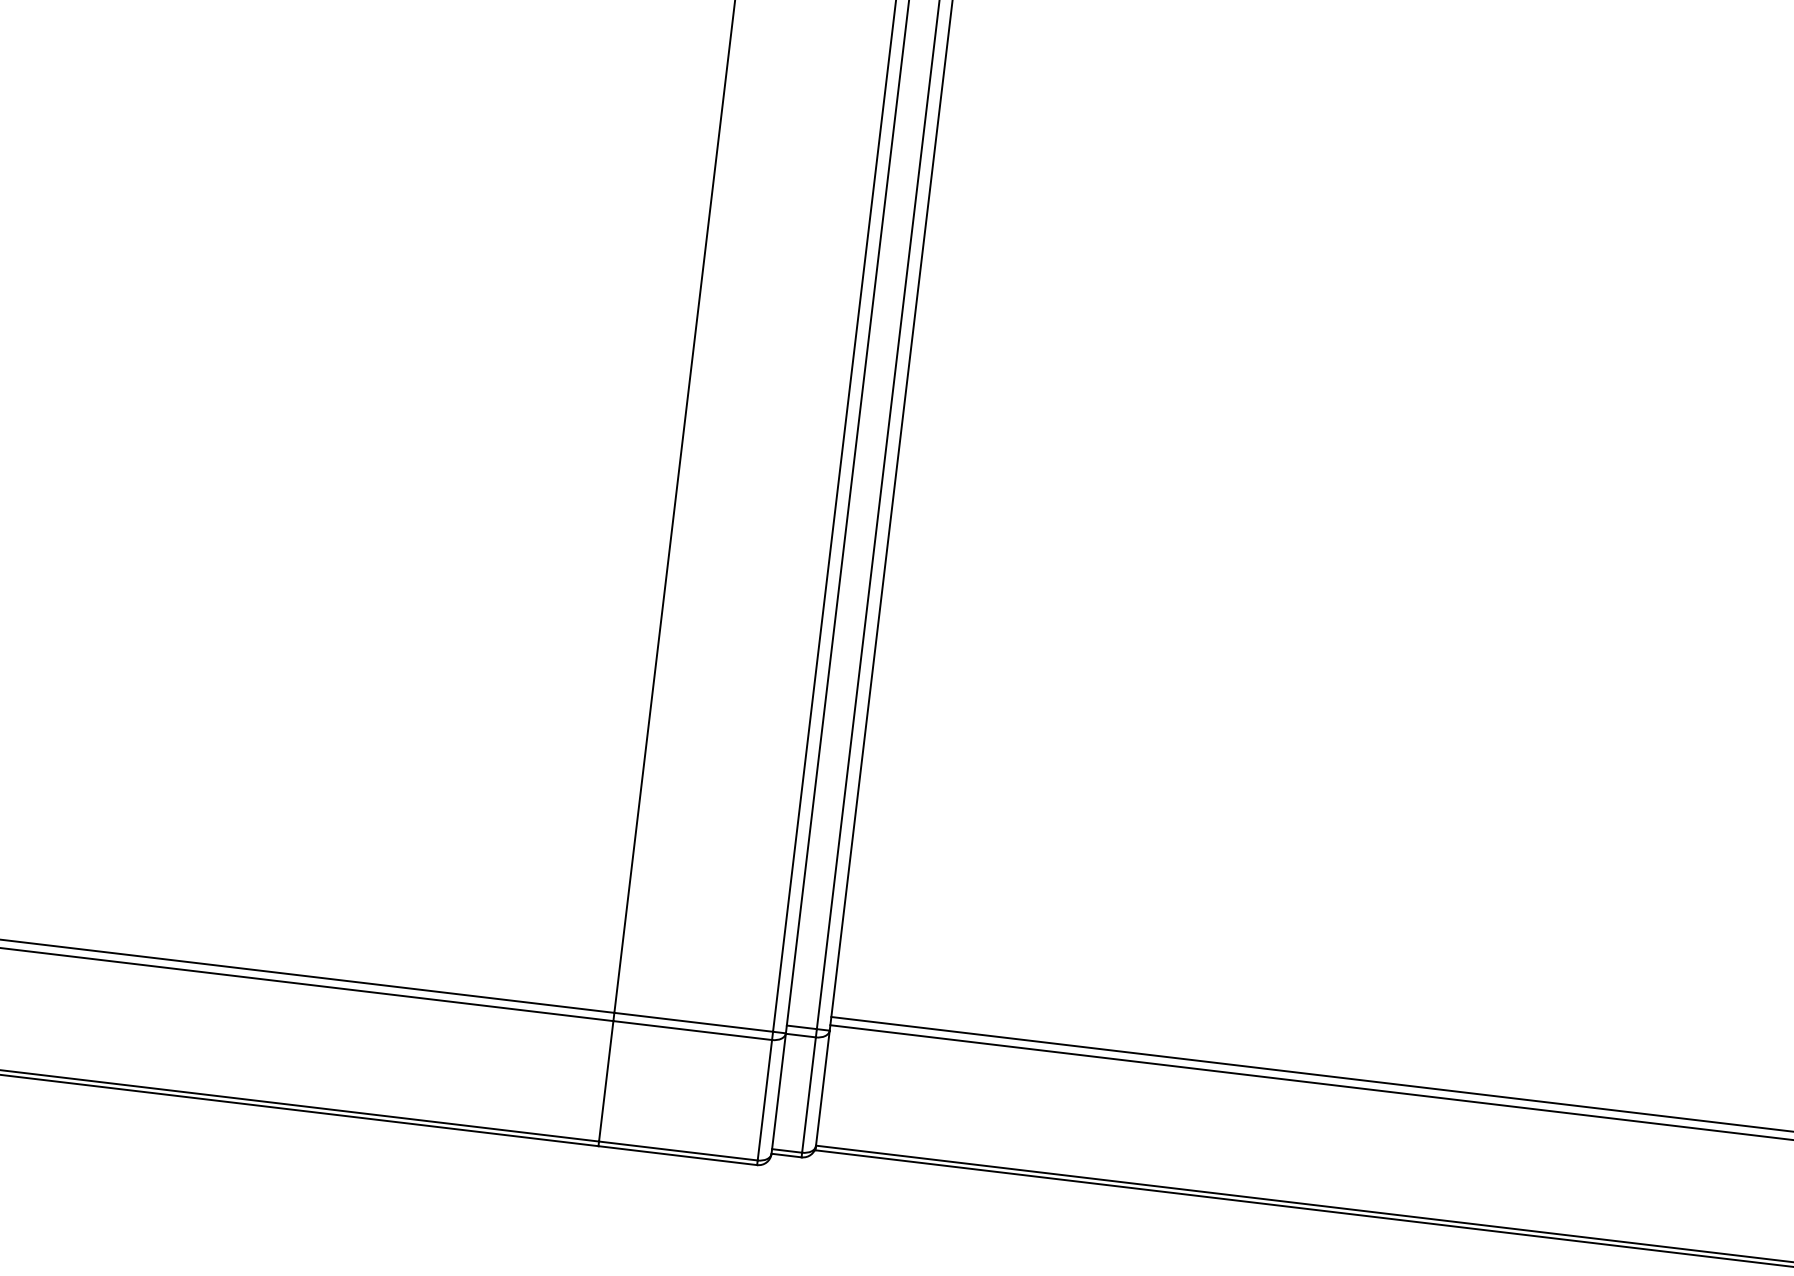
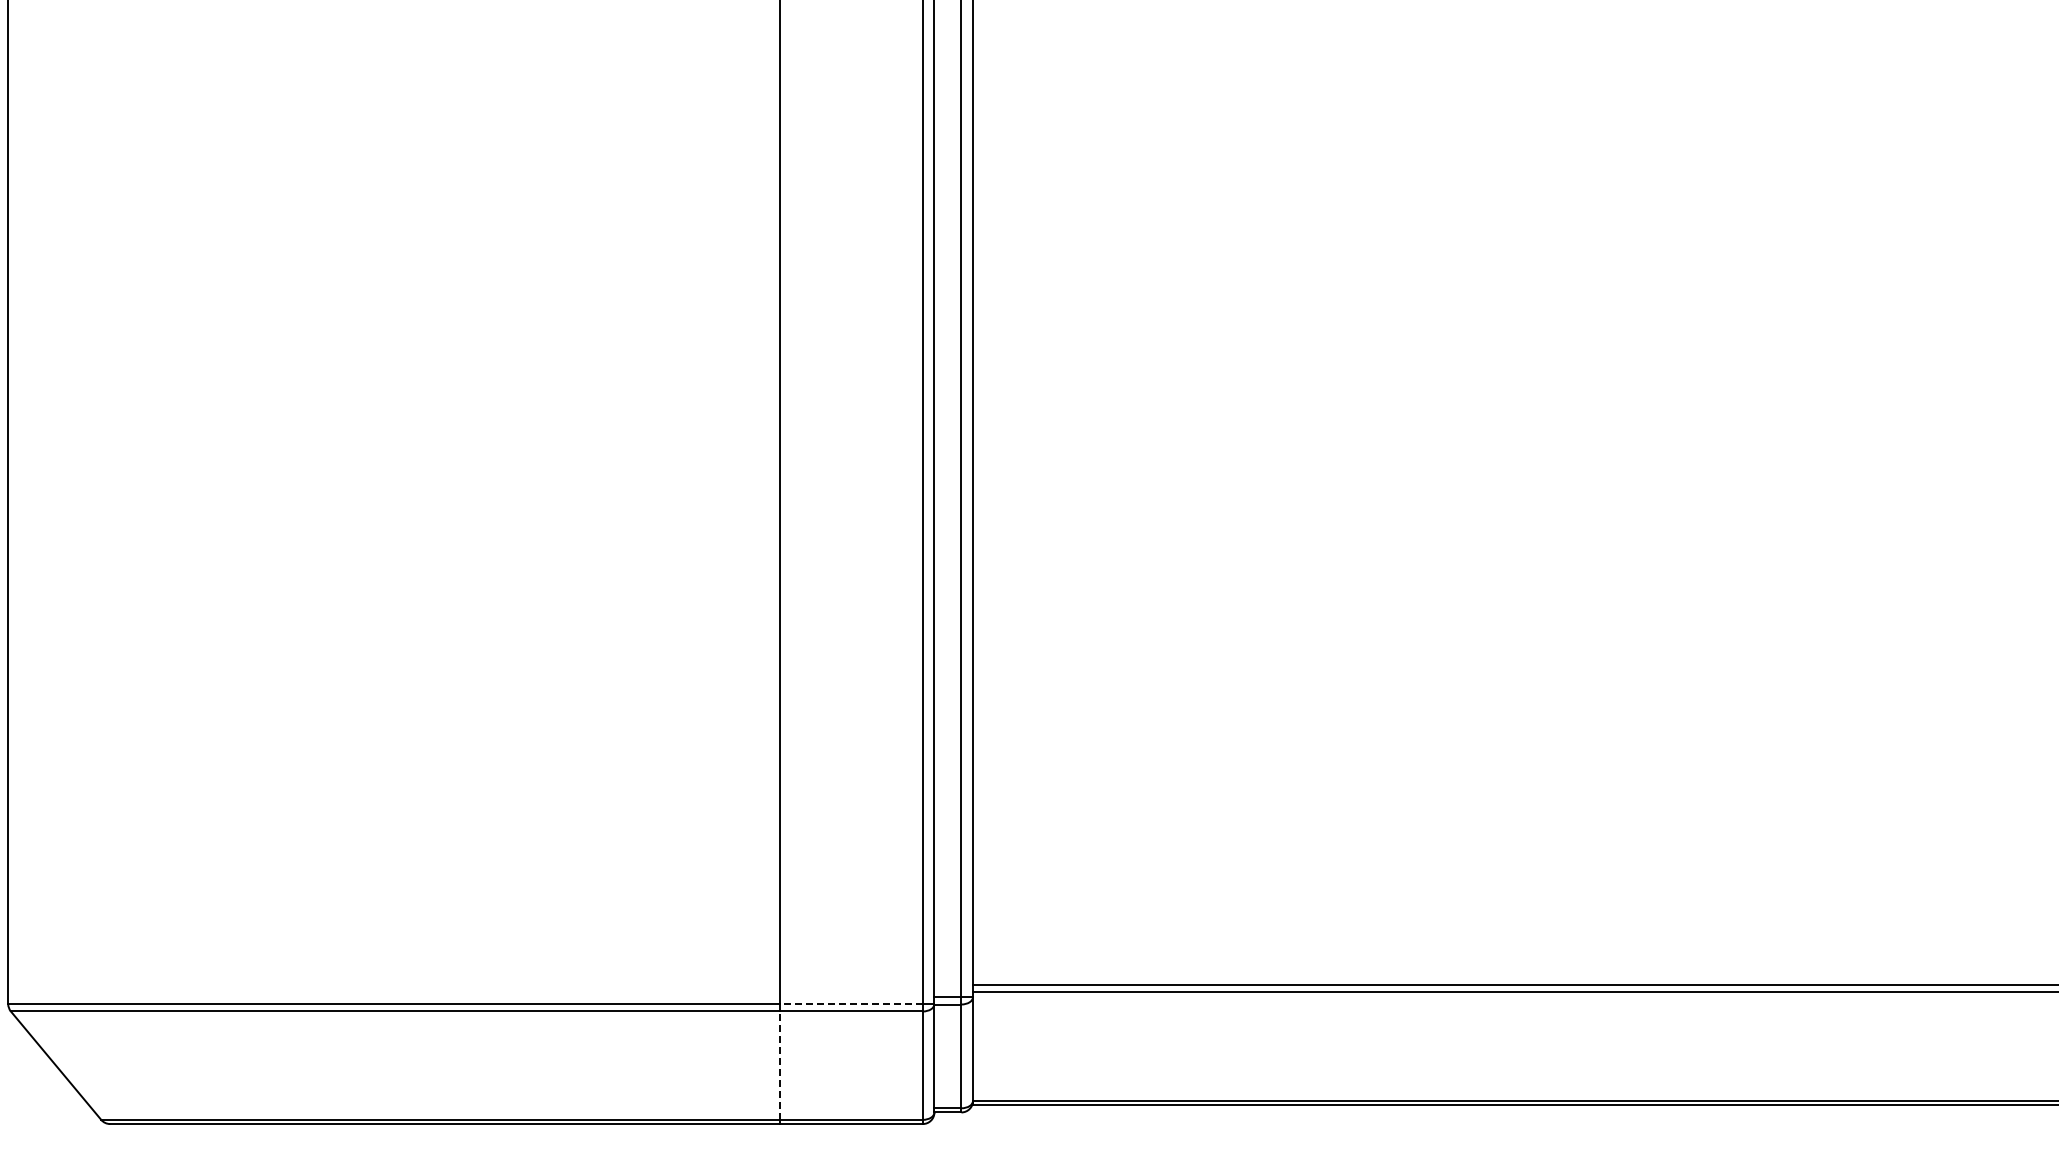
line: (692, 1022) -> (850, 1004), solid -> dashed
line: (606, 1081) -> (780, 1065), solid -> dashed

